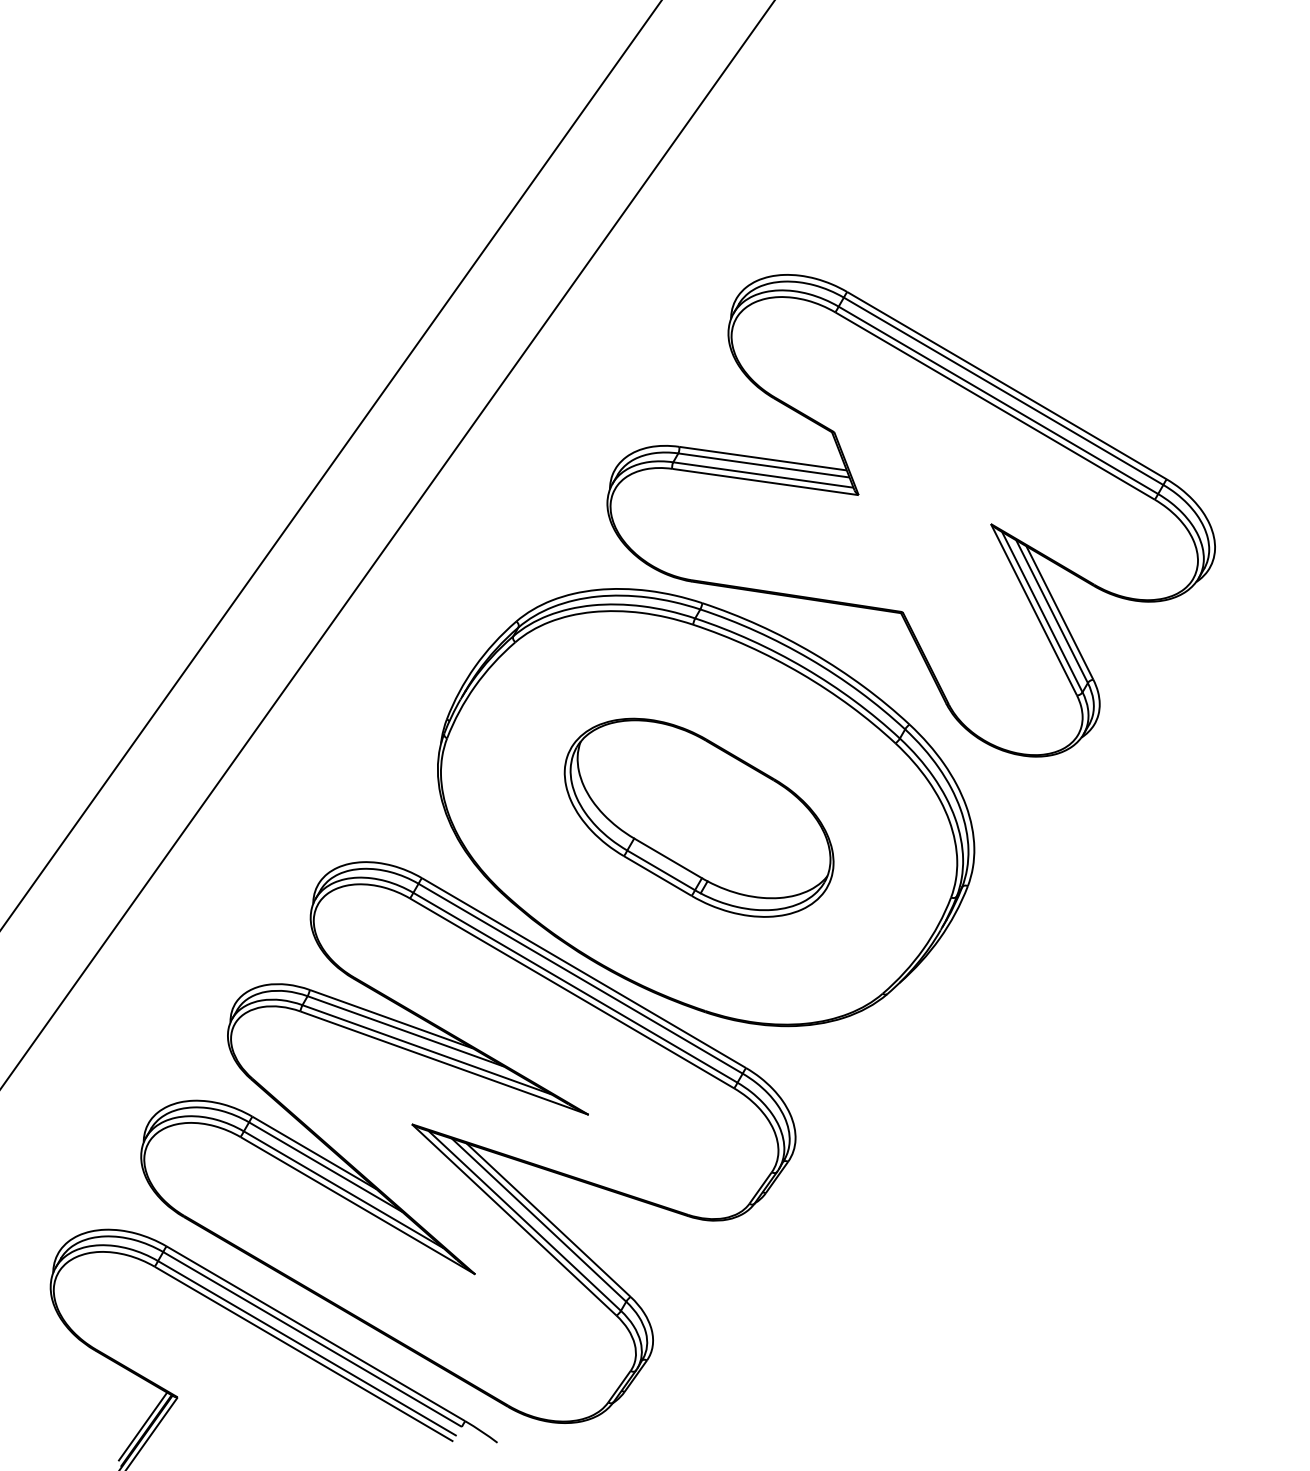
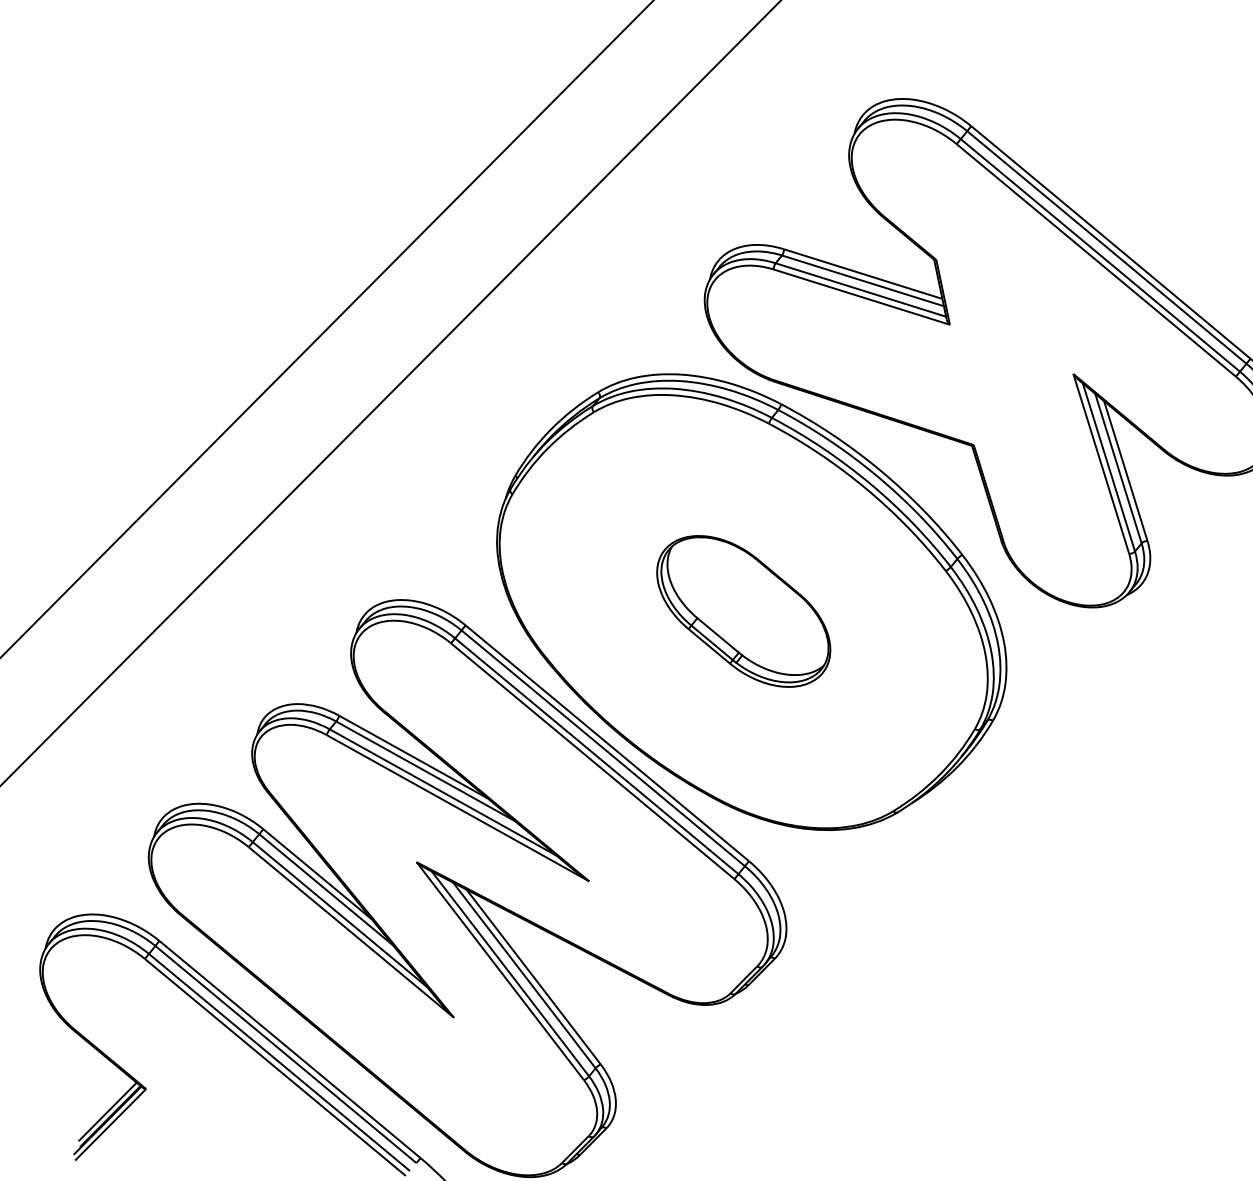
part: (698, 817) -> (743, 611), size x0.7

